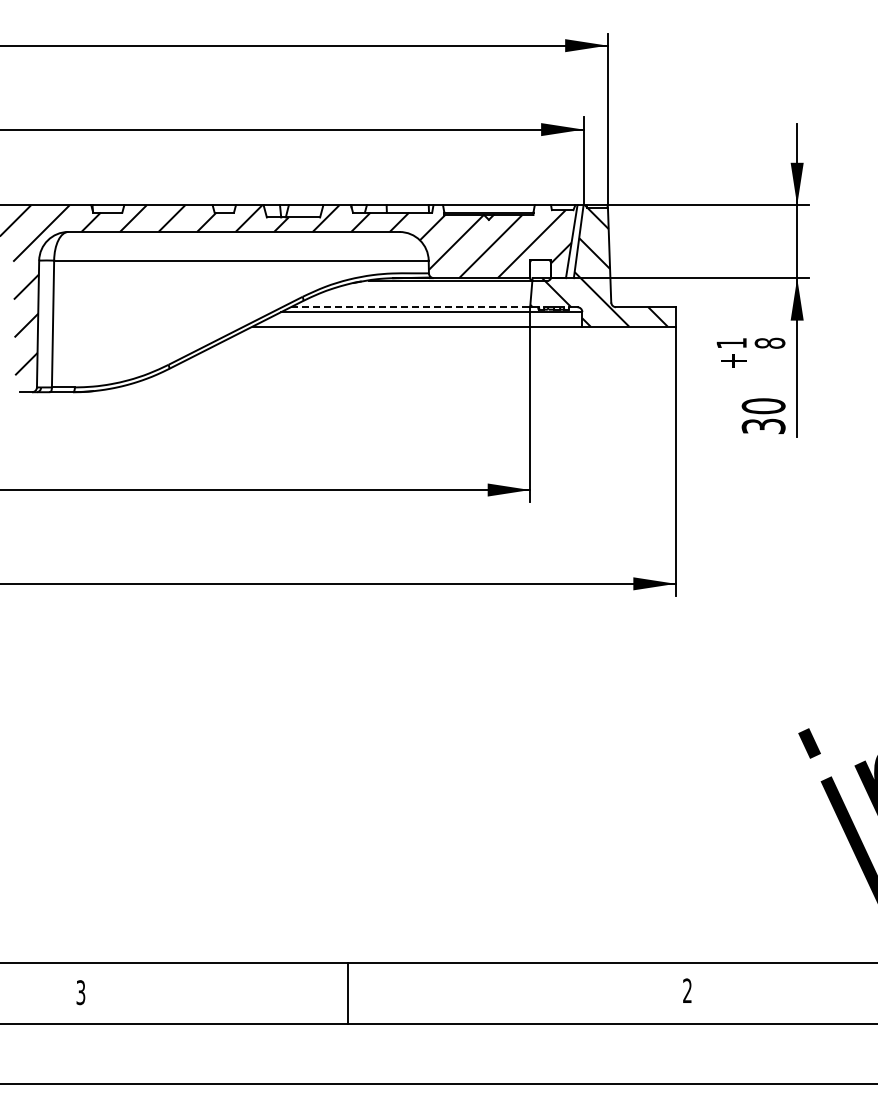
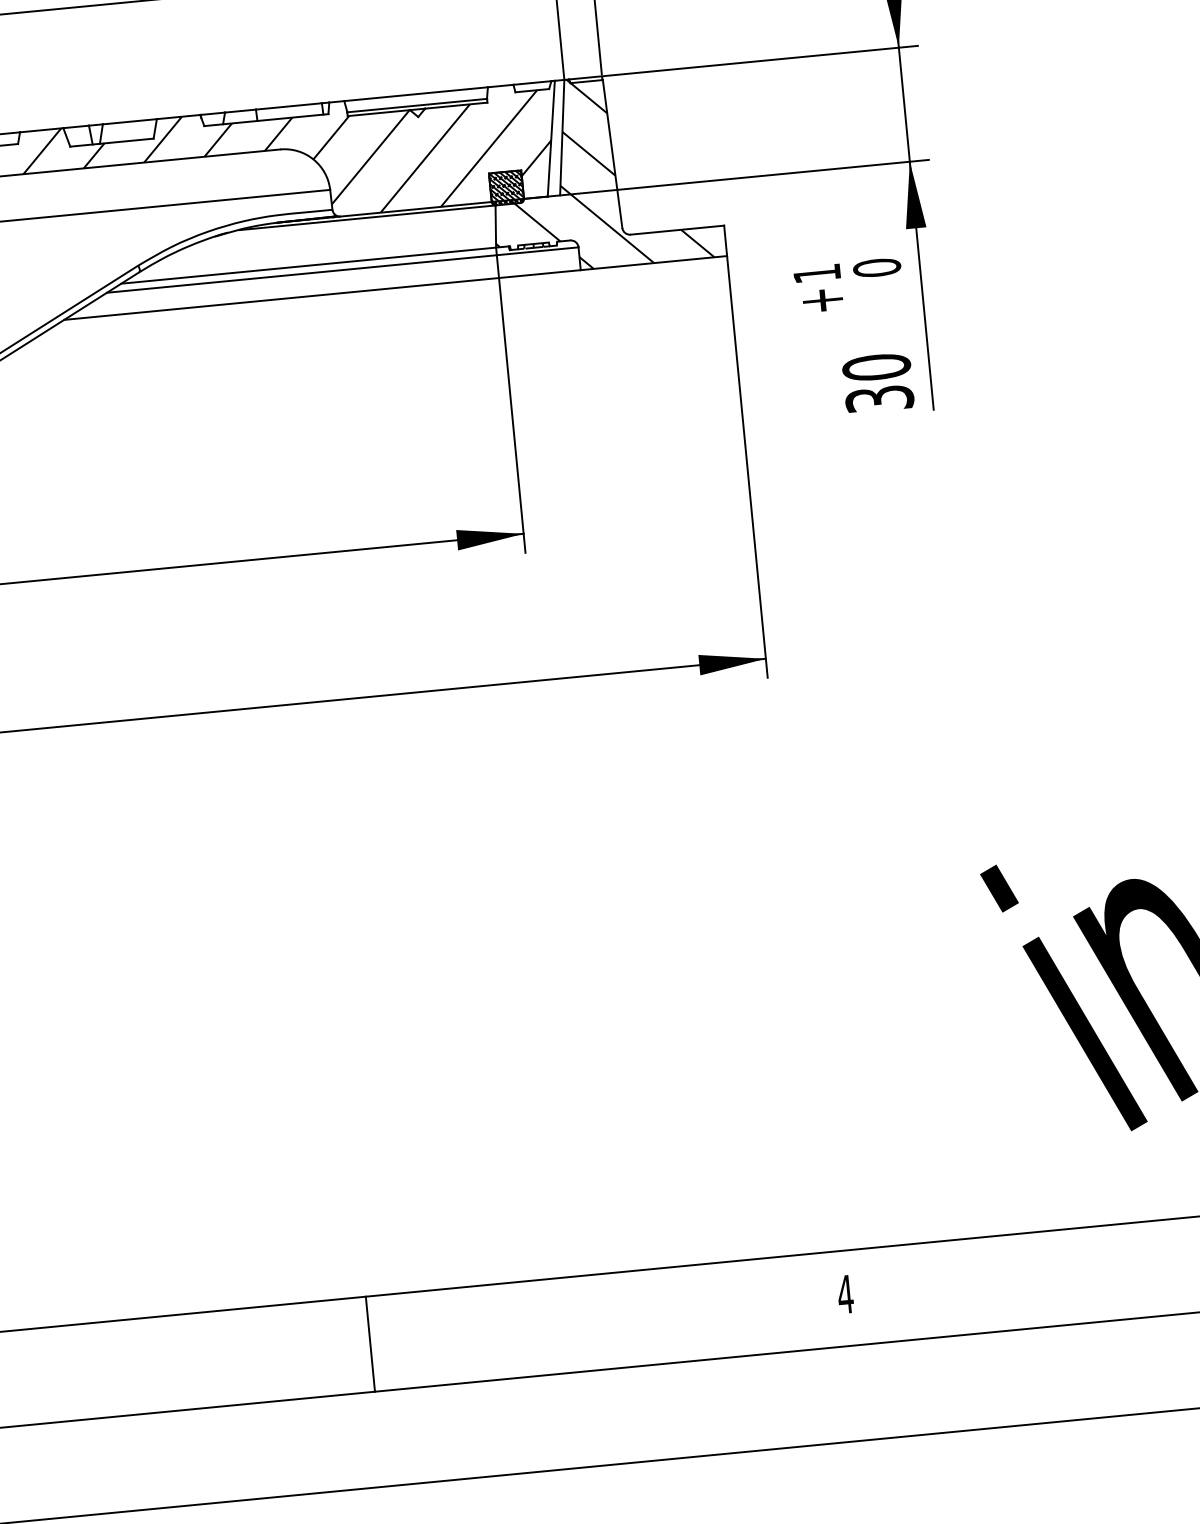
hatch: (540, 269) -> (506, 186), added
line: (410, 307) -> (308, 266), dashed -> solid
text: (770, 342) -> (877, 266), 8 -> 0
text: (687, 990) -> (845, 1293), 2 -> 4
line: (347, 993) -> (369, 1344), moved

